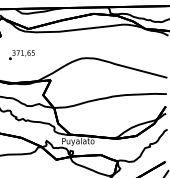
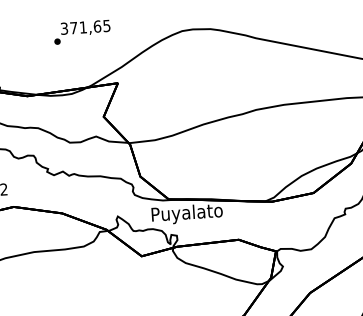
text: (21, 55) -> (81, 33), moved

